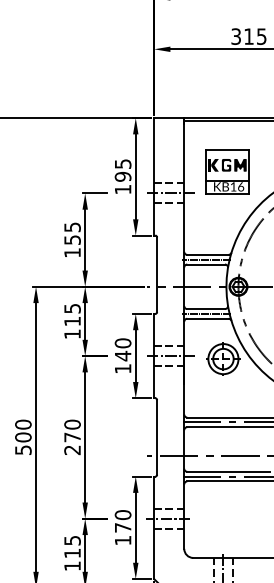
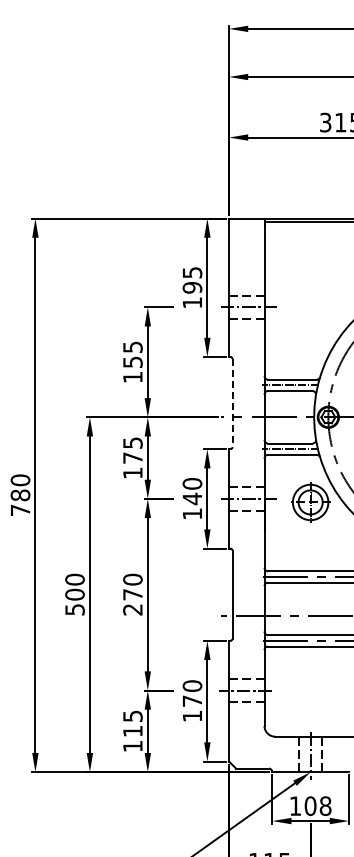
part: (227, 171) -> (315, 281), removed
line: (157, 275) -> (232, 403), solid -> dashed
text: (72, 320) -> (132, 457), 115 -> 175

